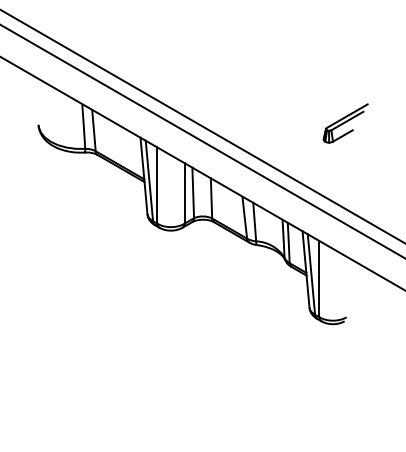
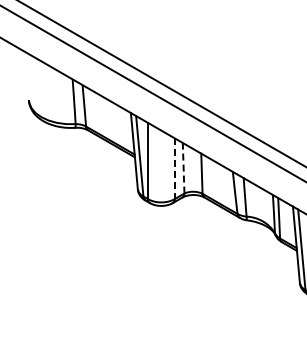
line: (193, 192) -> (183, 167), solid -> dashed
line: (184, 193) -> (174, 168), solid -> dashed

